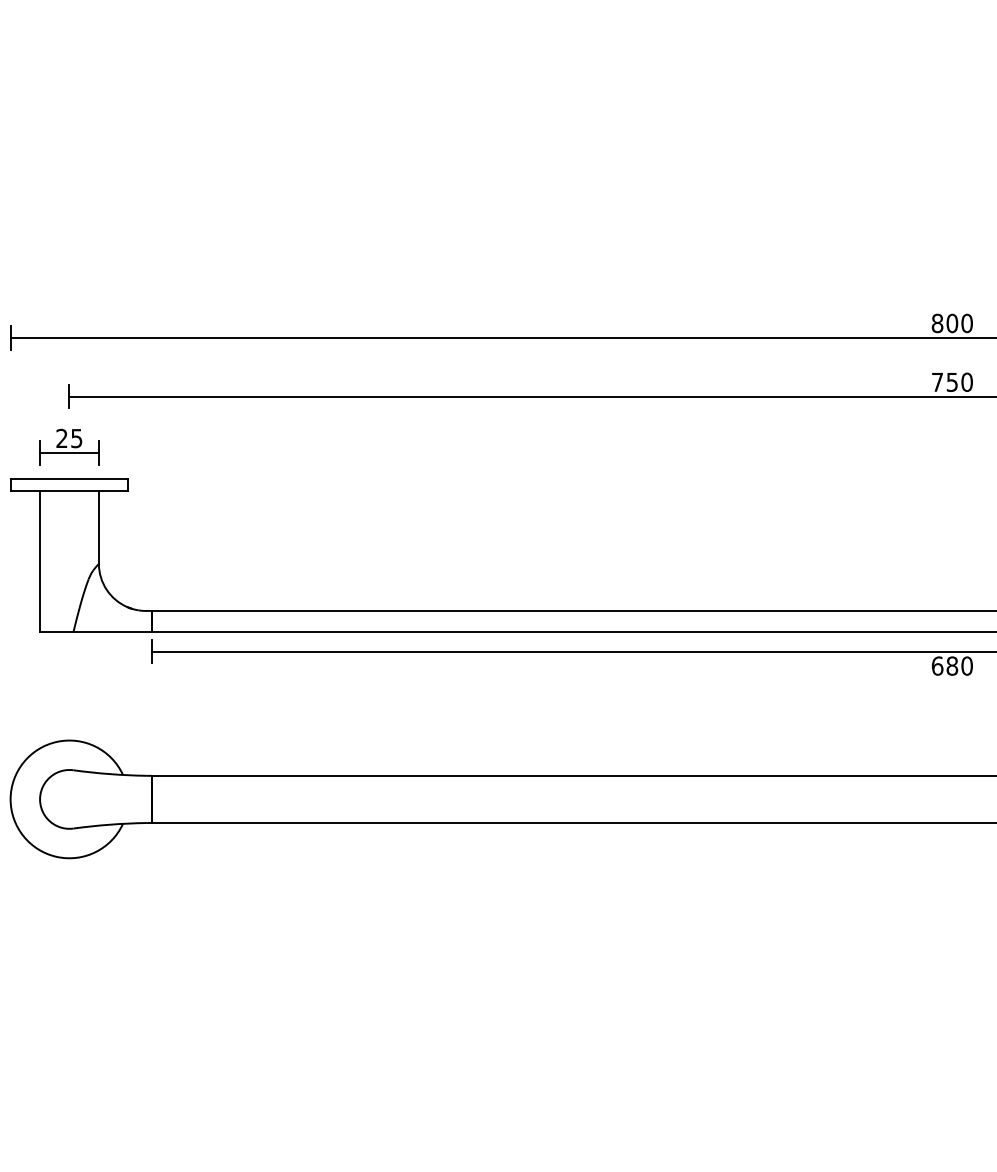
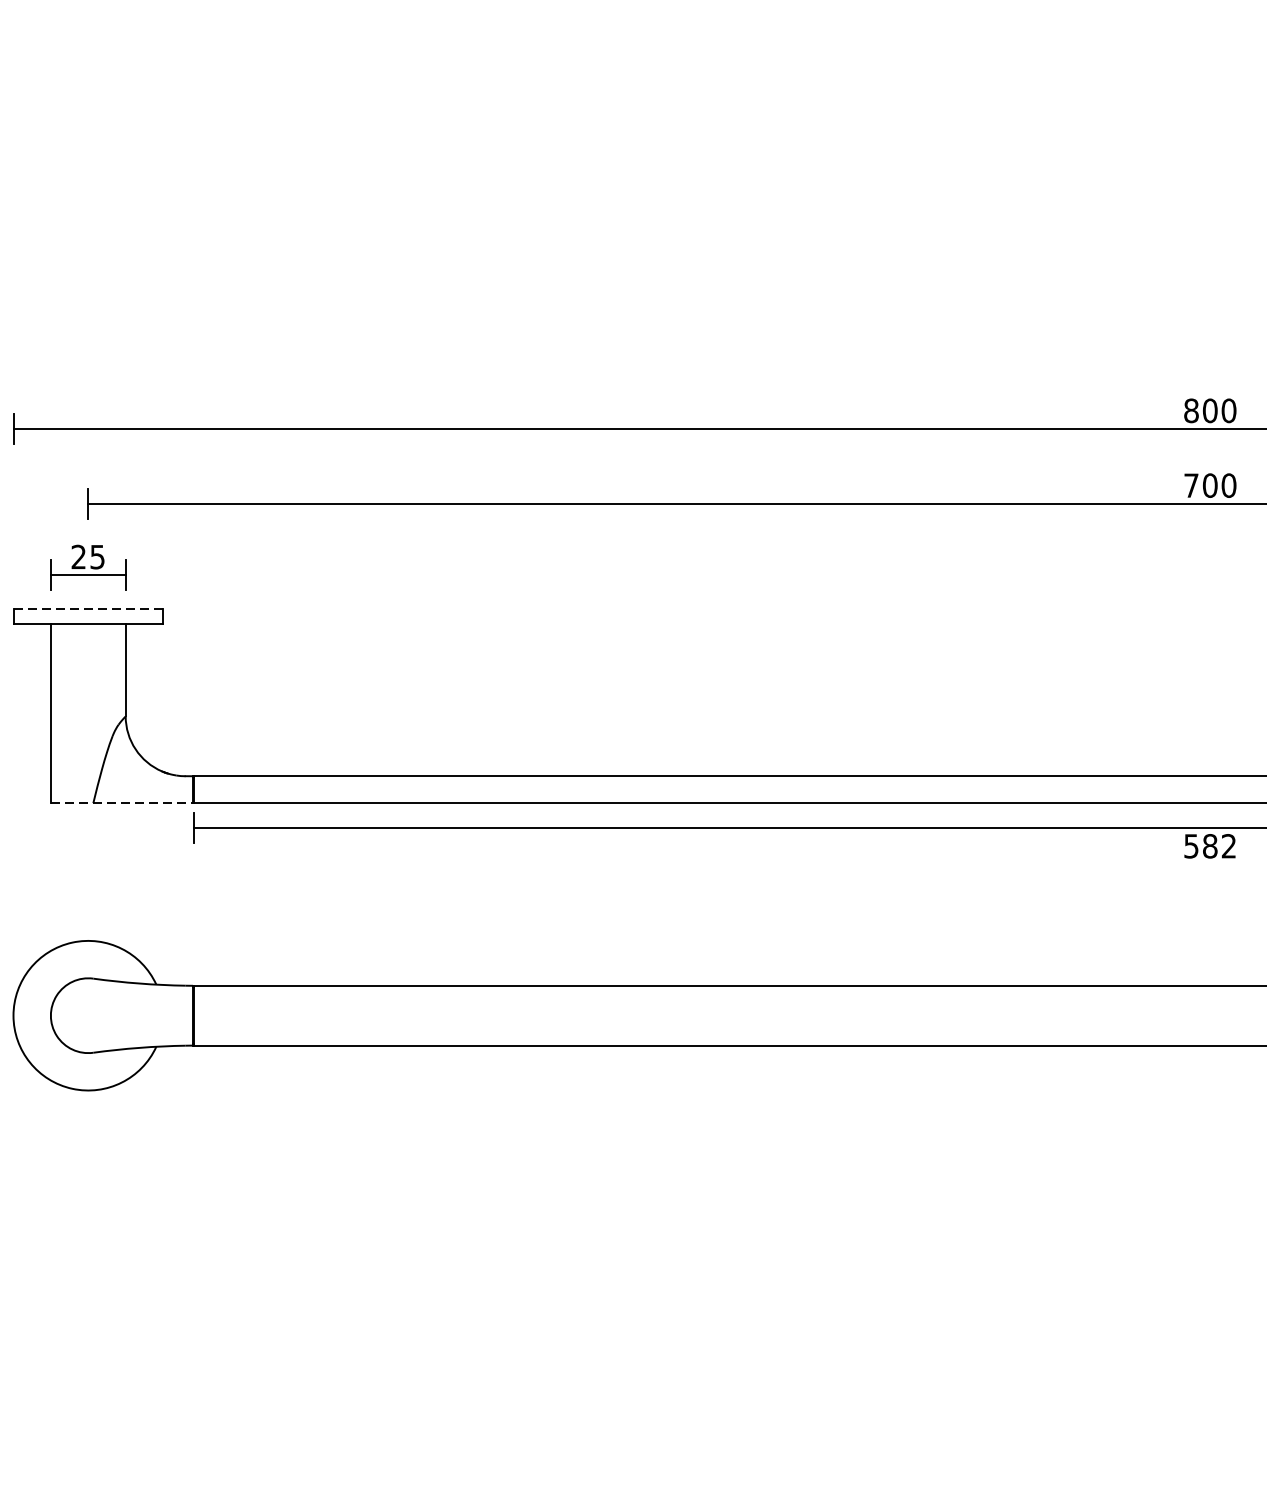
text: (952, 381) -> (1210, 484), 750 -> 700
line: (69, 479) -> (88, 609), solid -> dashed
line: (95, 632) -> (121, 803), solid -> dashed
text: (951, 665) -> (1209, 845), 680 -> 582

